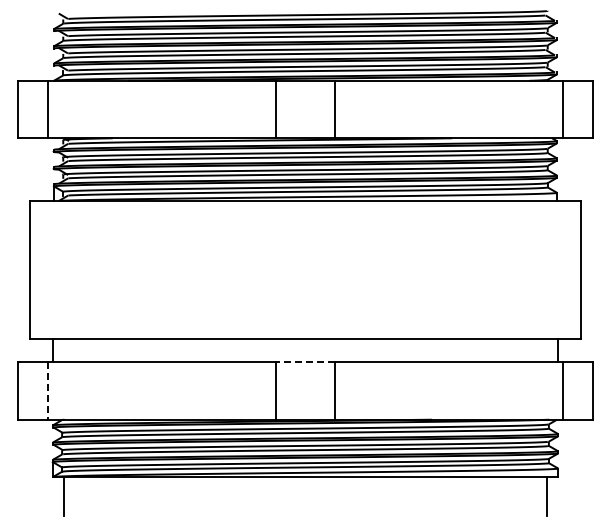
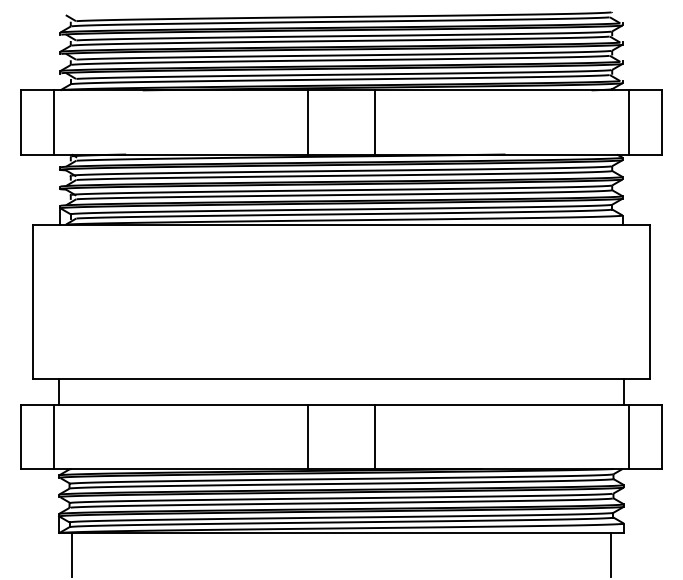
line: (305, 362) -> (341, 405), dashed -> solid
line: (47, 390) -> (53, 436), dashed -> solid

